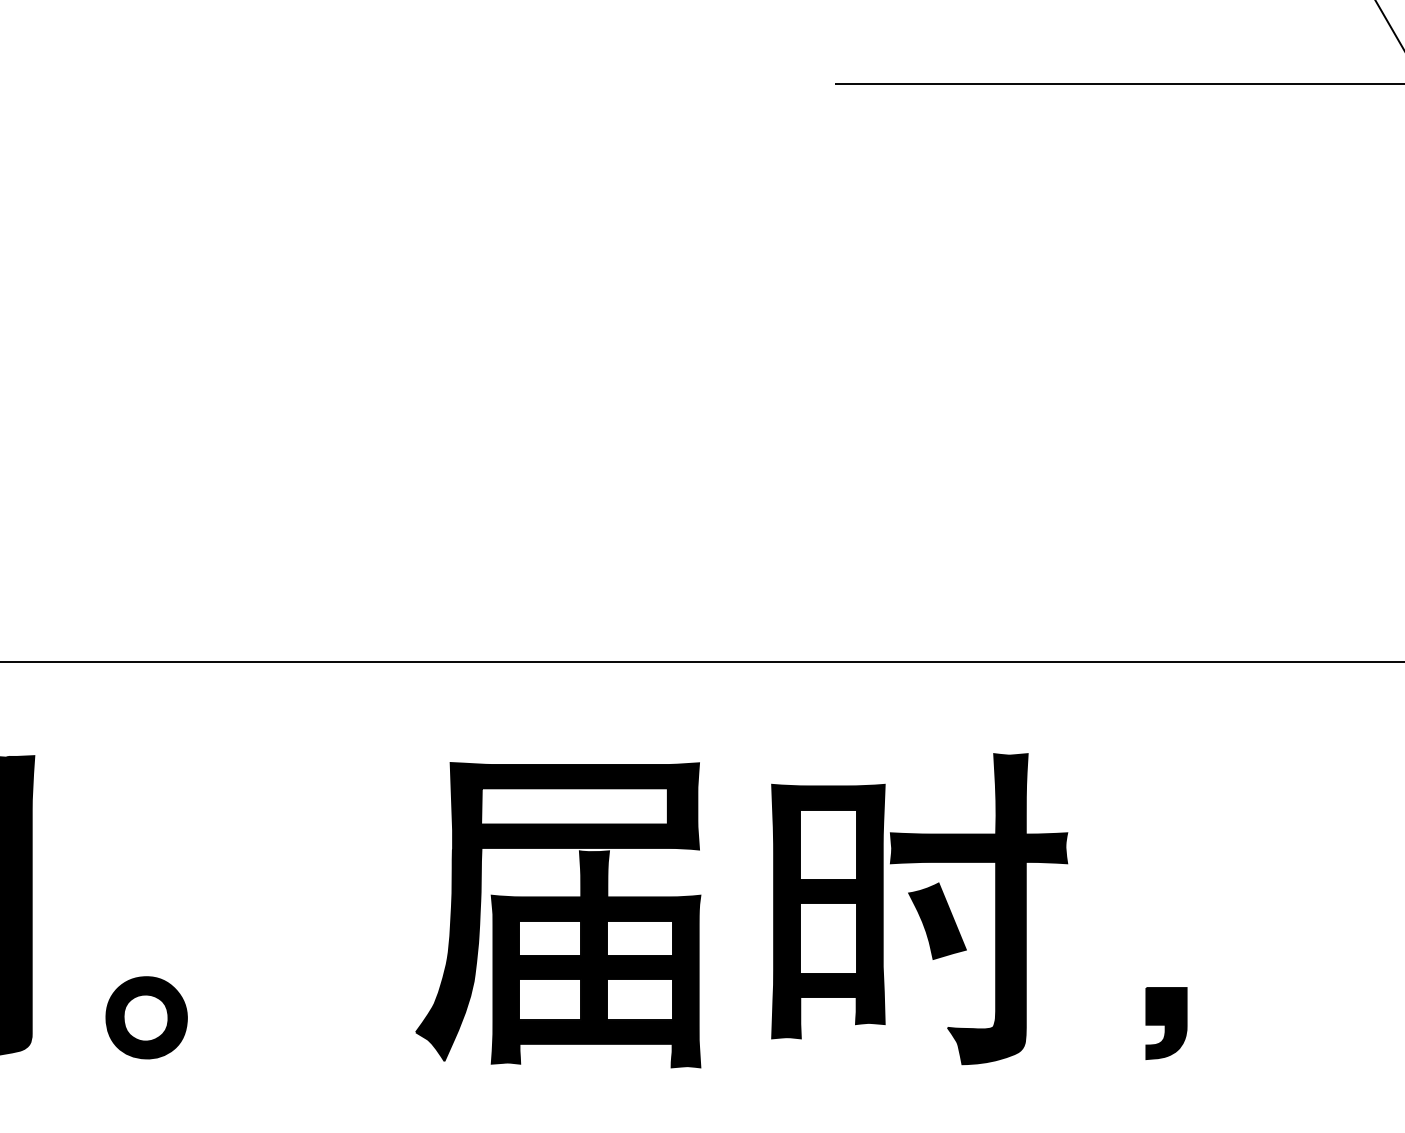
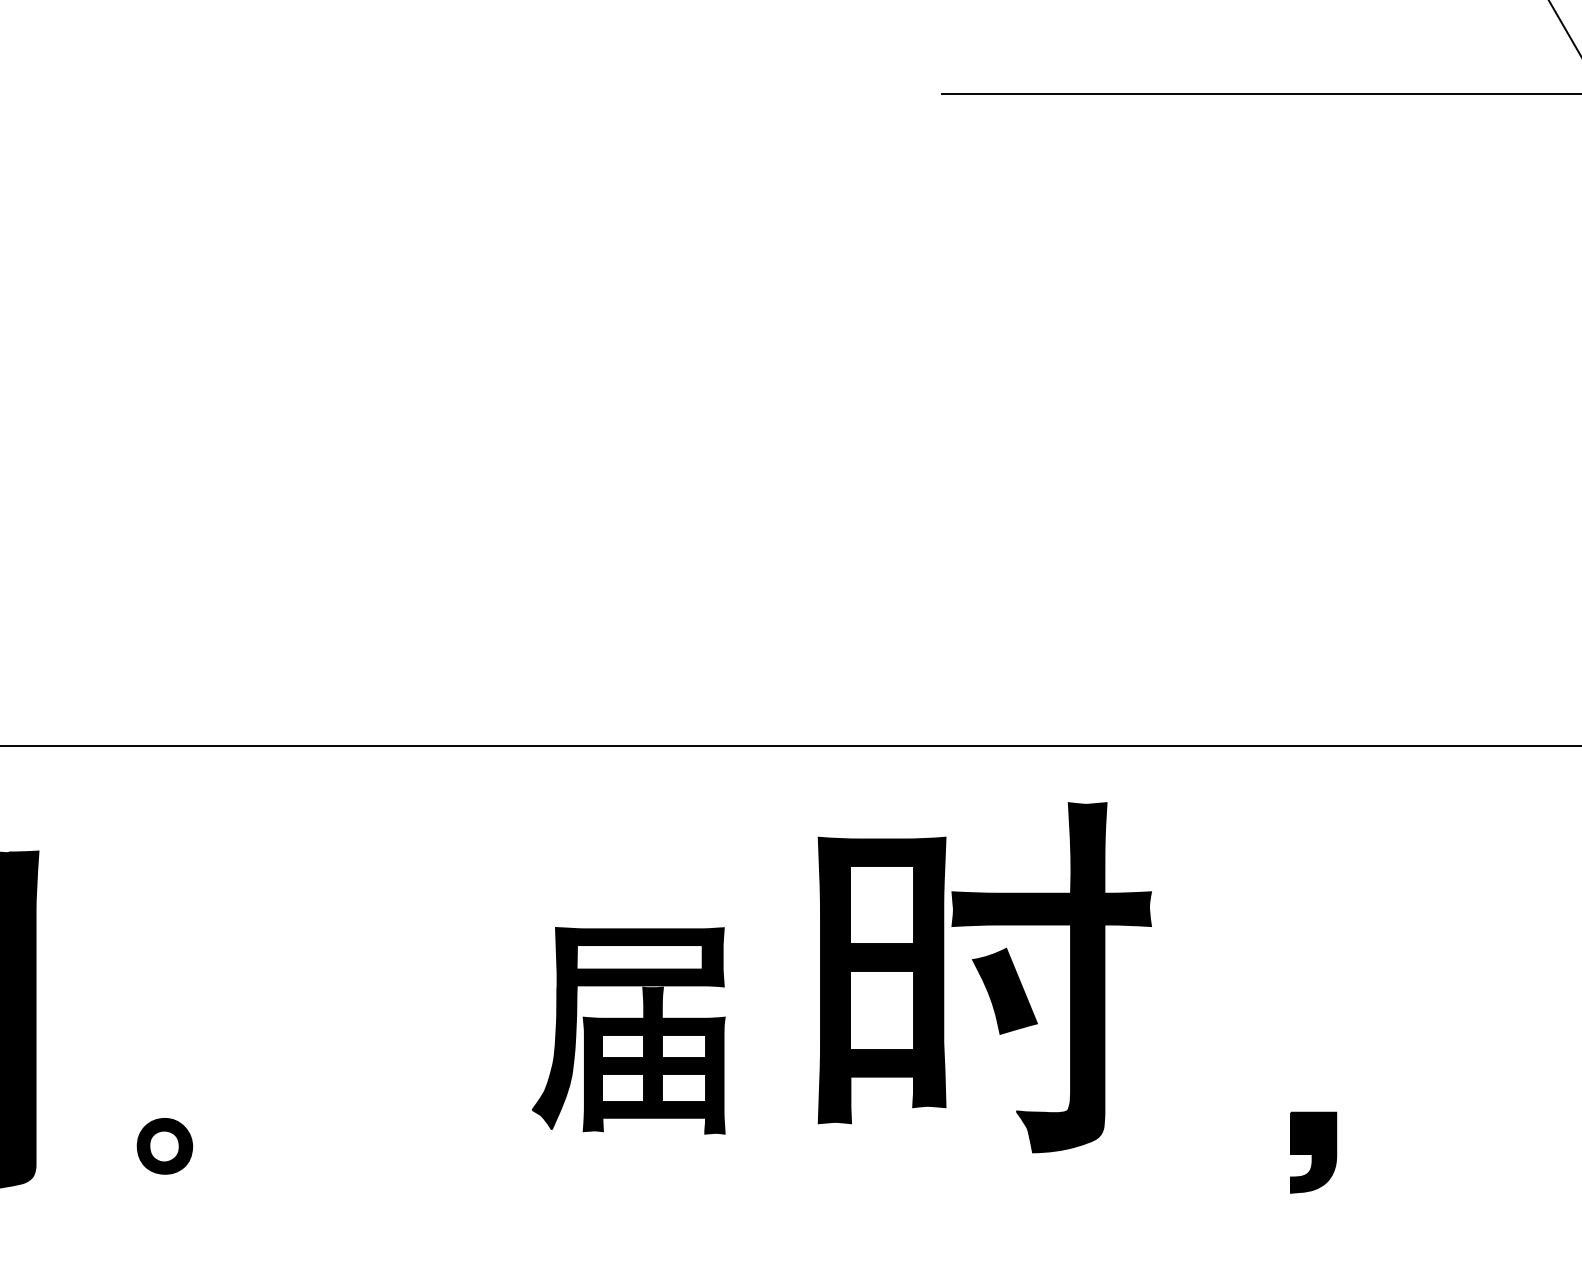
part: (919, 909) -> (984, 978), moved
part: (558, 915) -> (628, 1031), size x0.6
part: (146, 1017) -> (164, 1145), size x0.6

